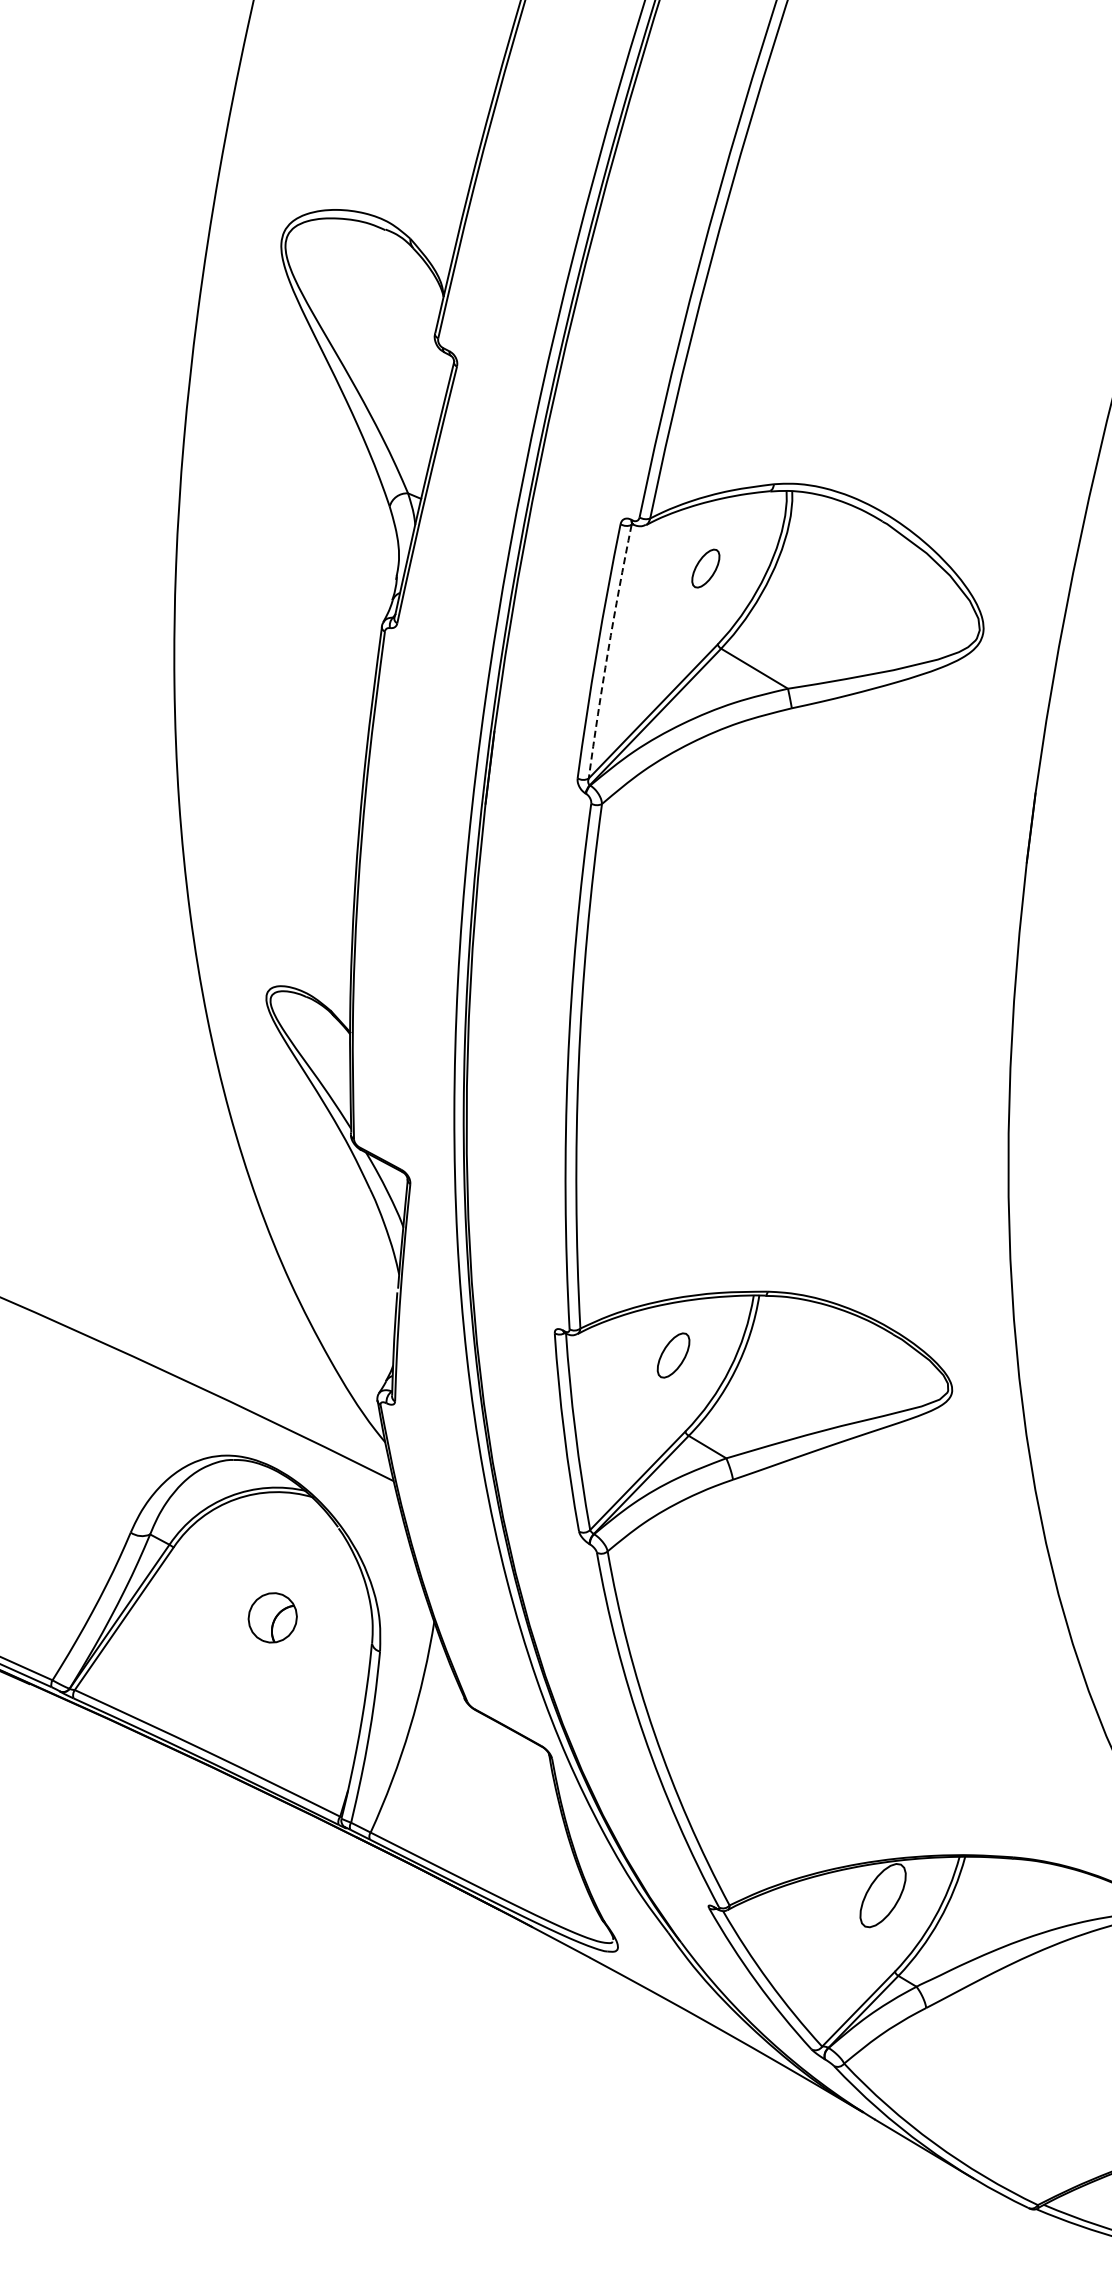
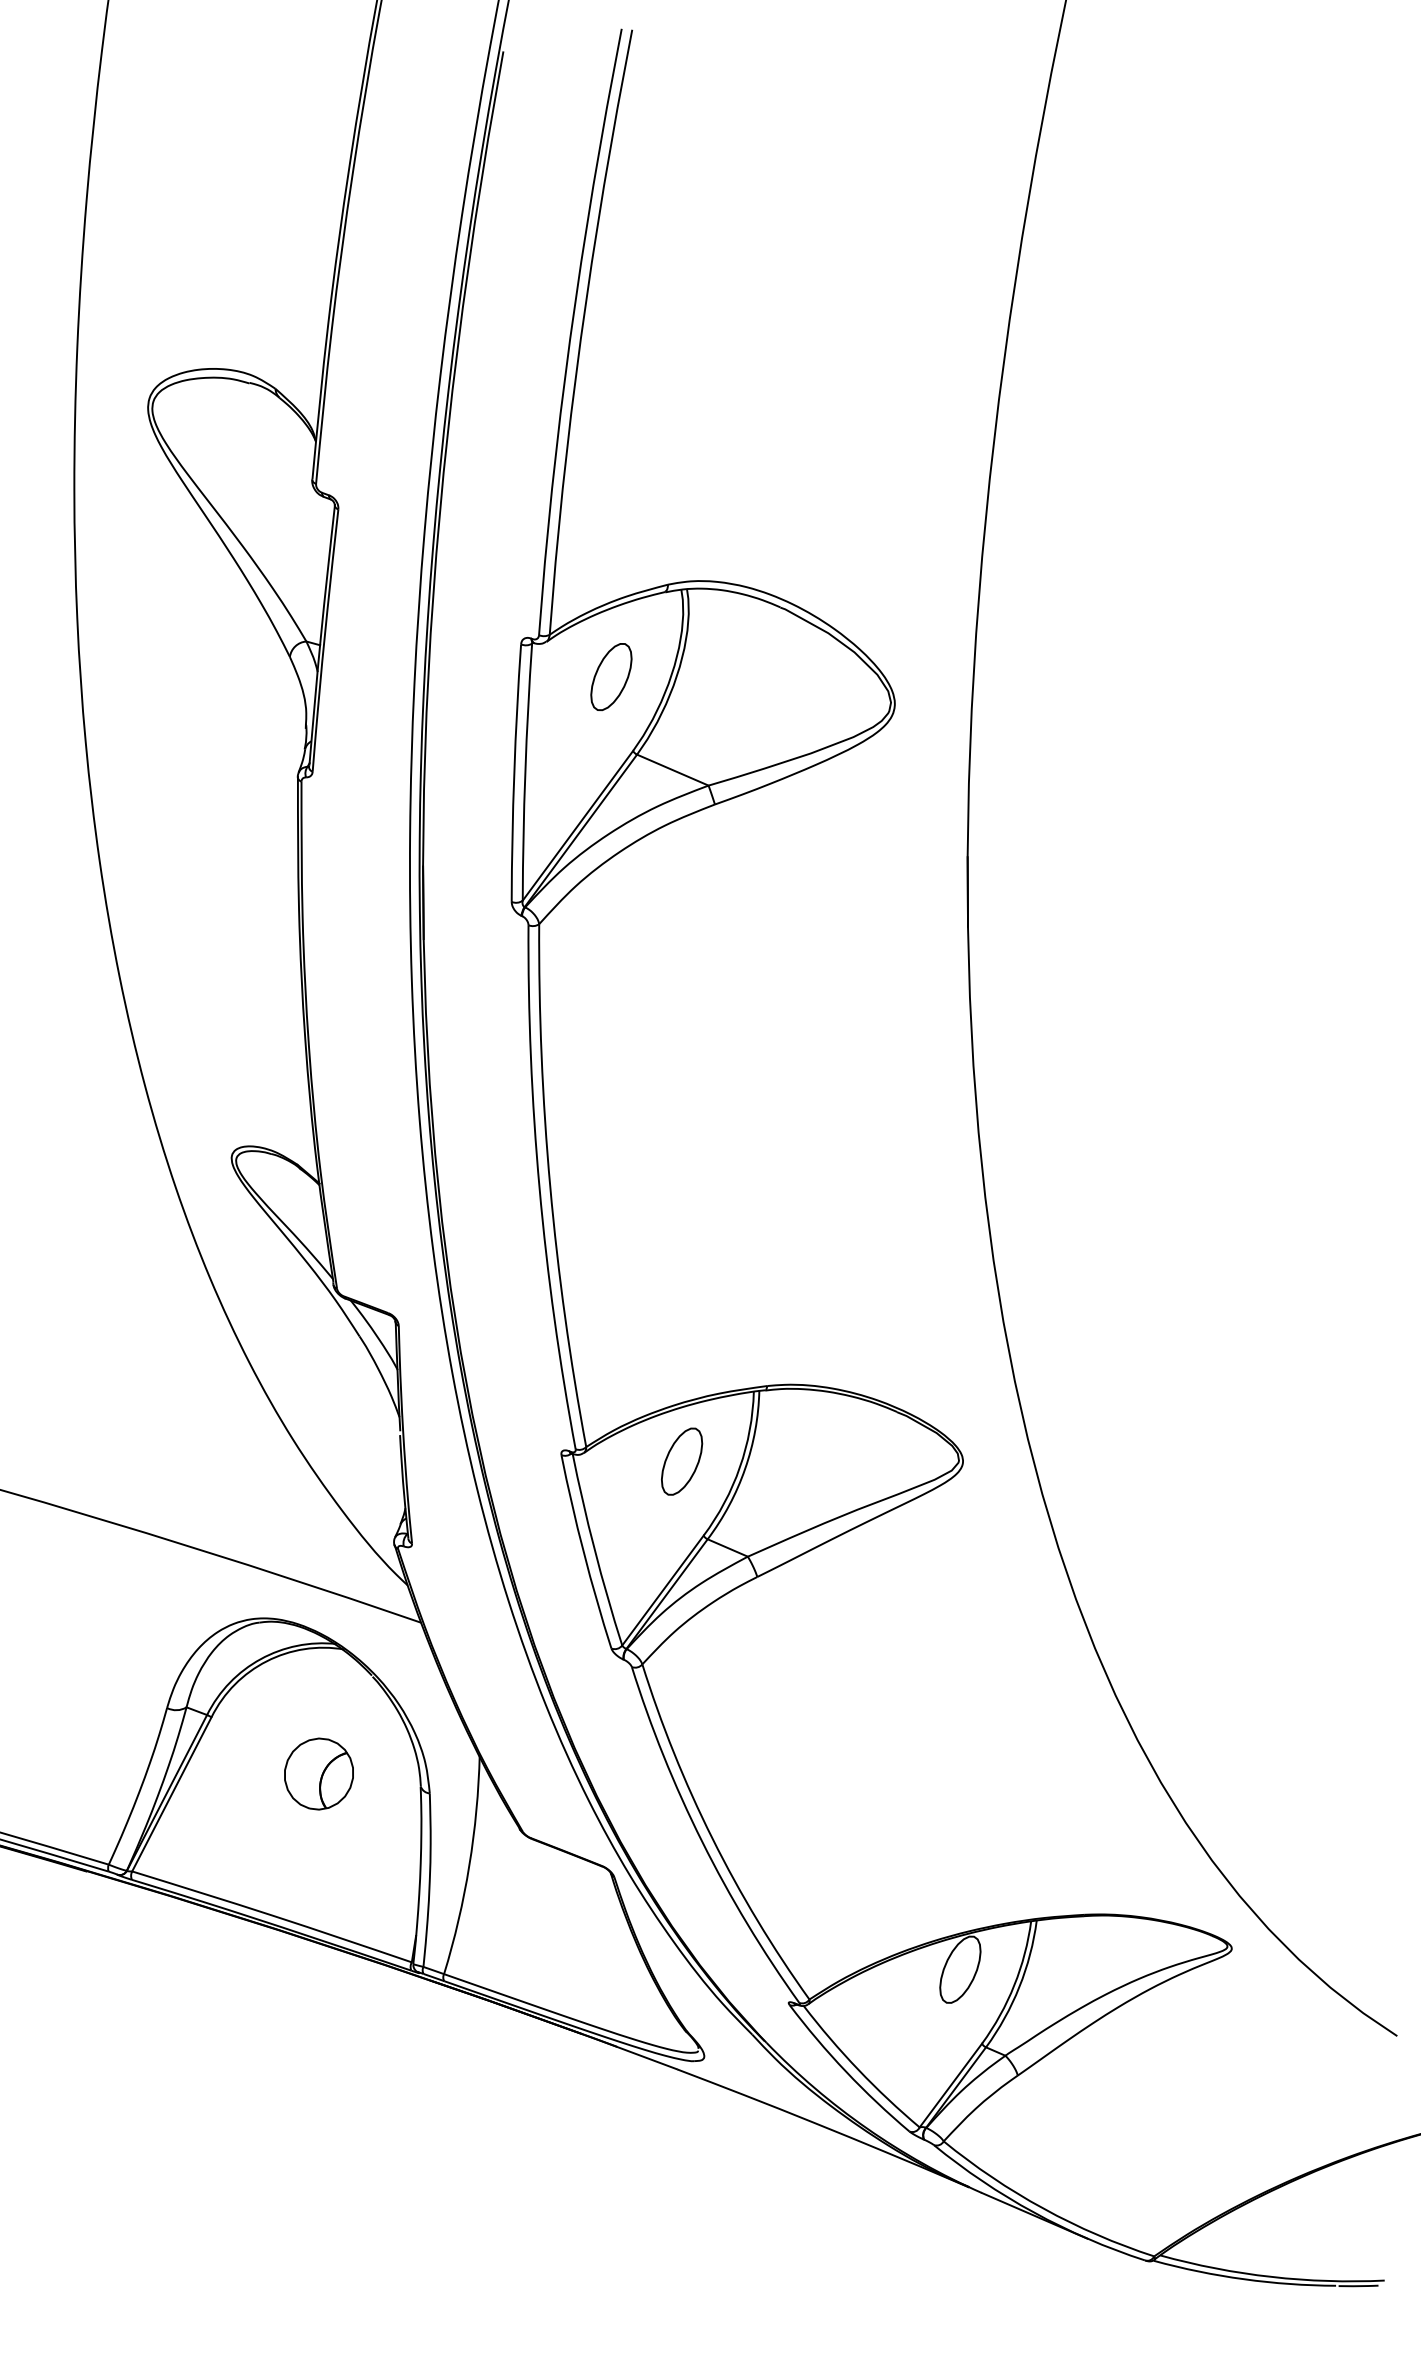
part: (705, 568) -> (611, 677), size x1.67
arc: (608, 651) -> (525, 772), dashed -> solid
part: (673, 1355) -> (682, 1461), size x1.43
part: (272, 1617) -> (318, 1773), size x1.43

